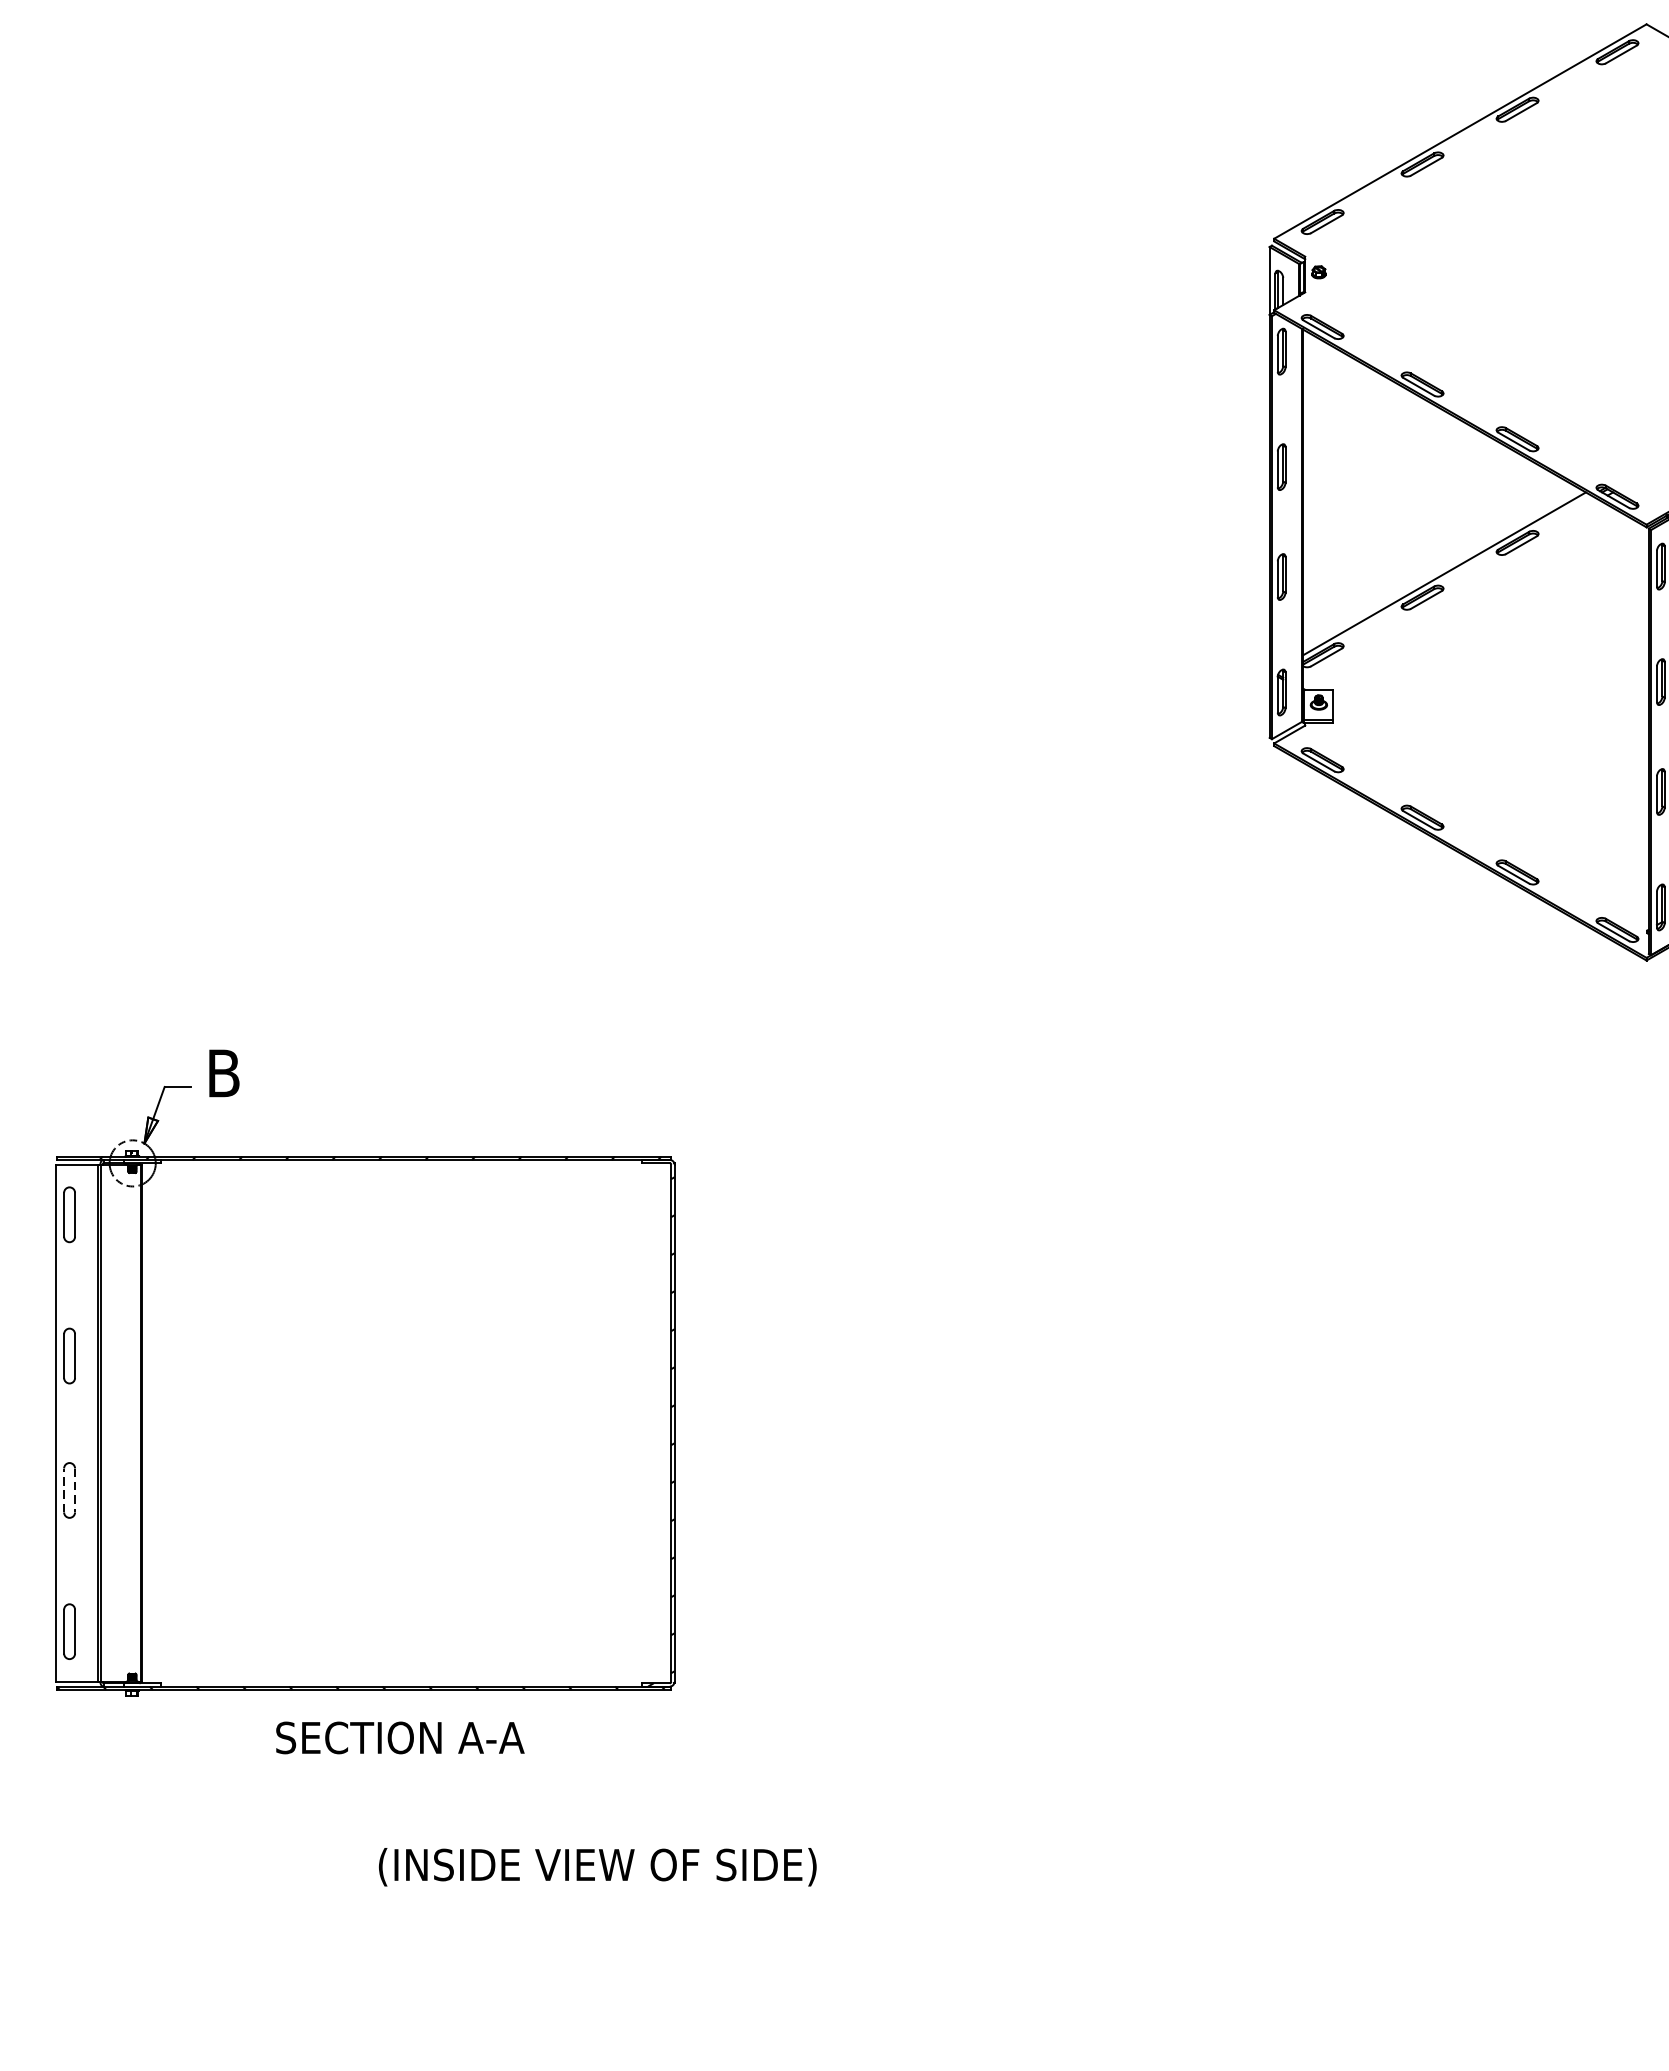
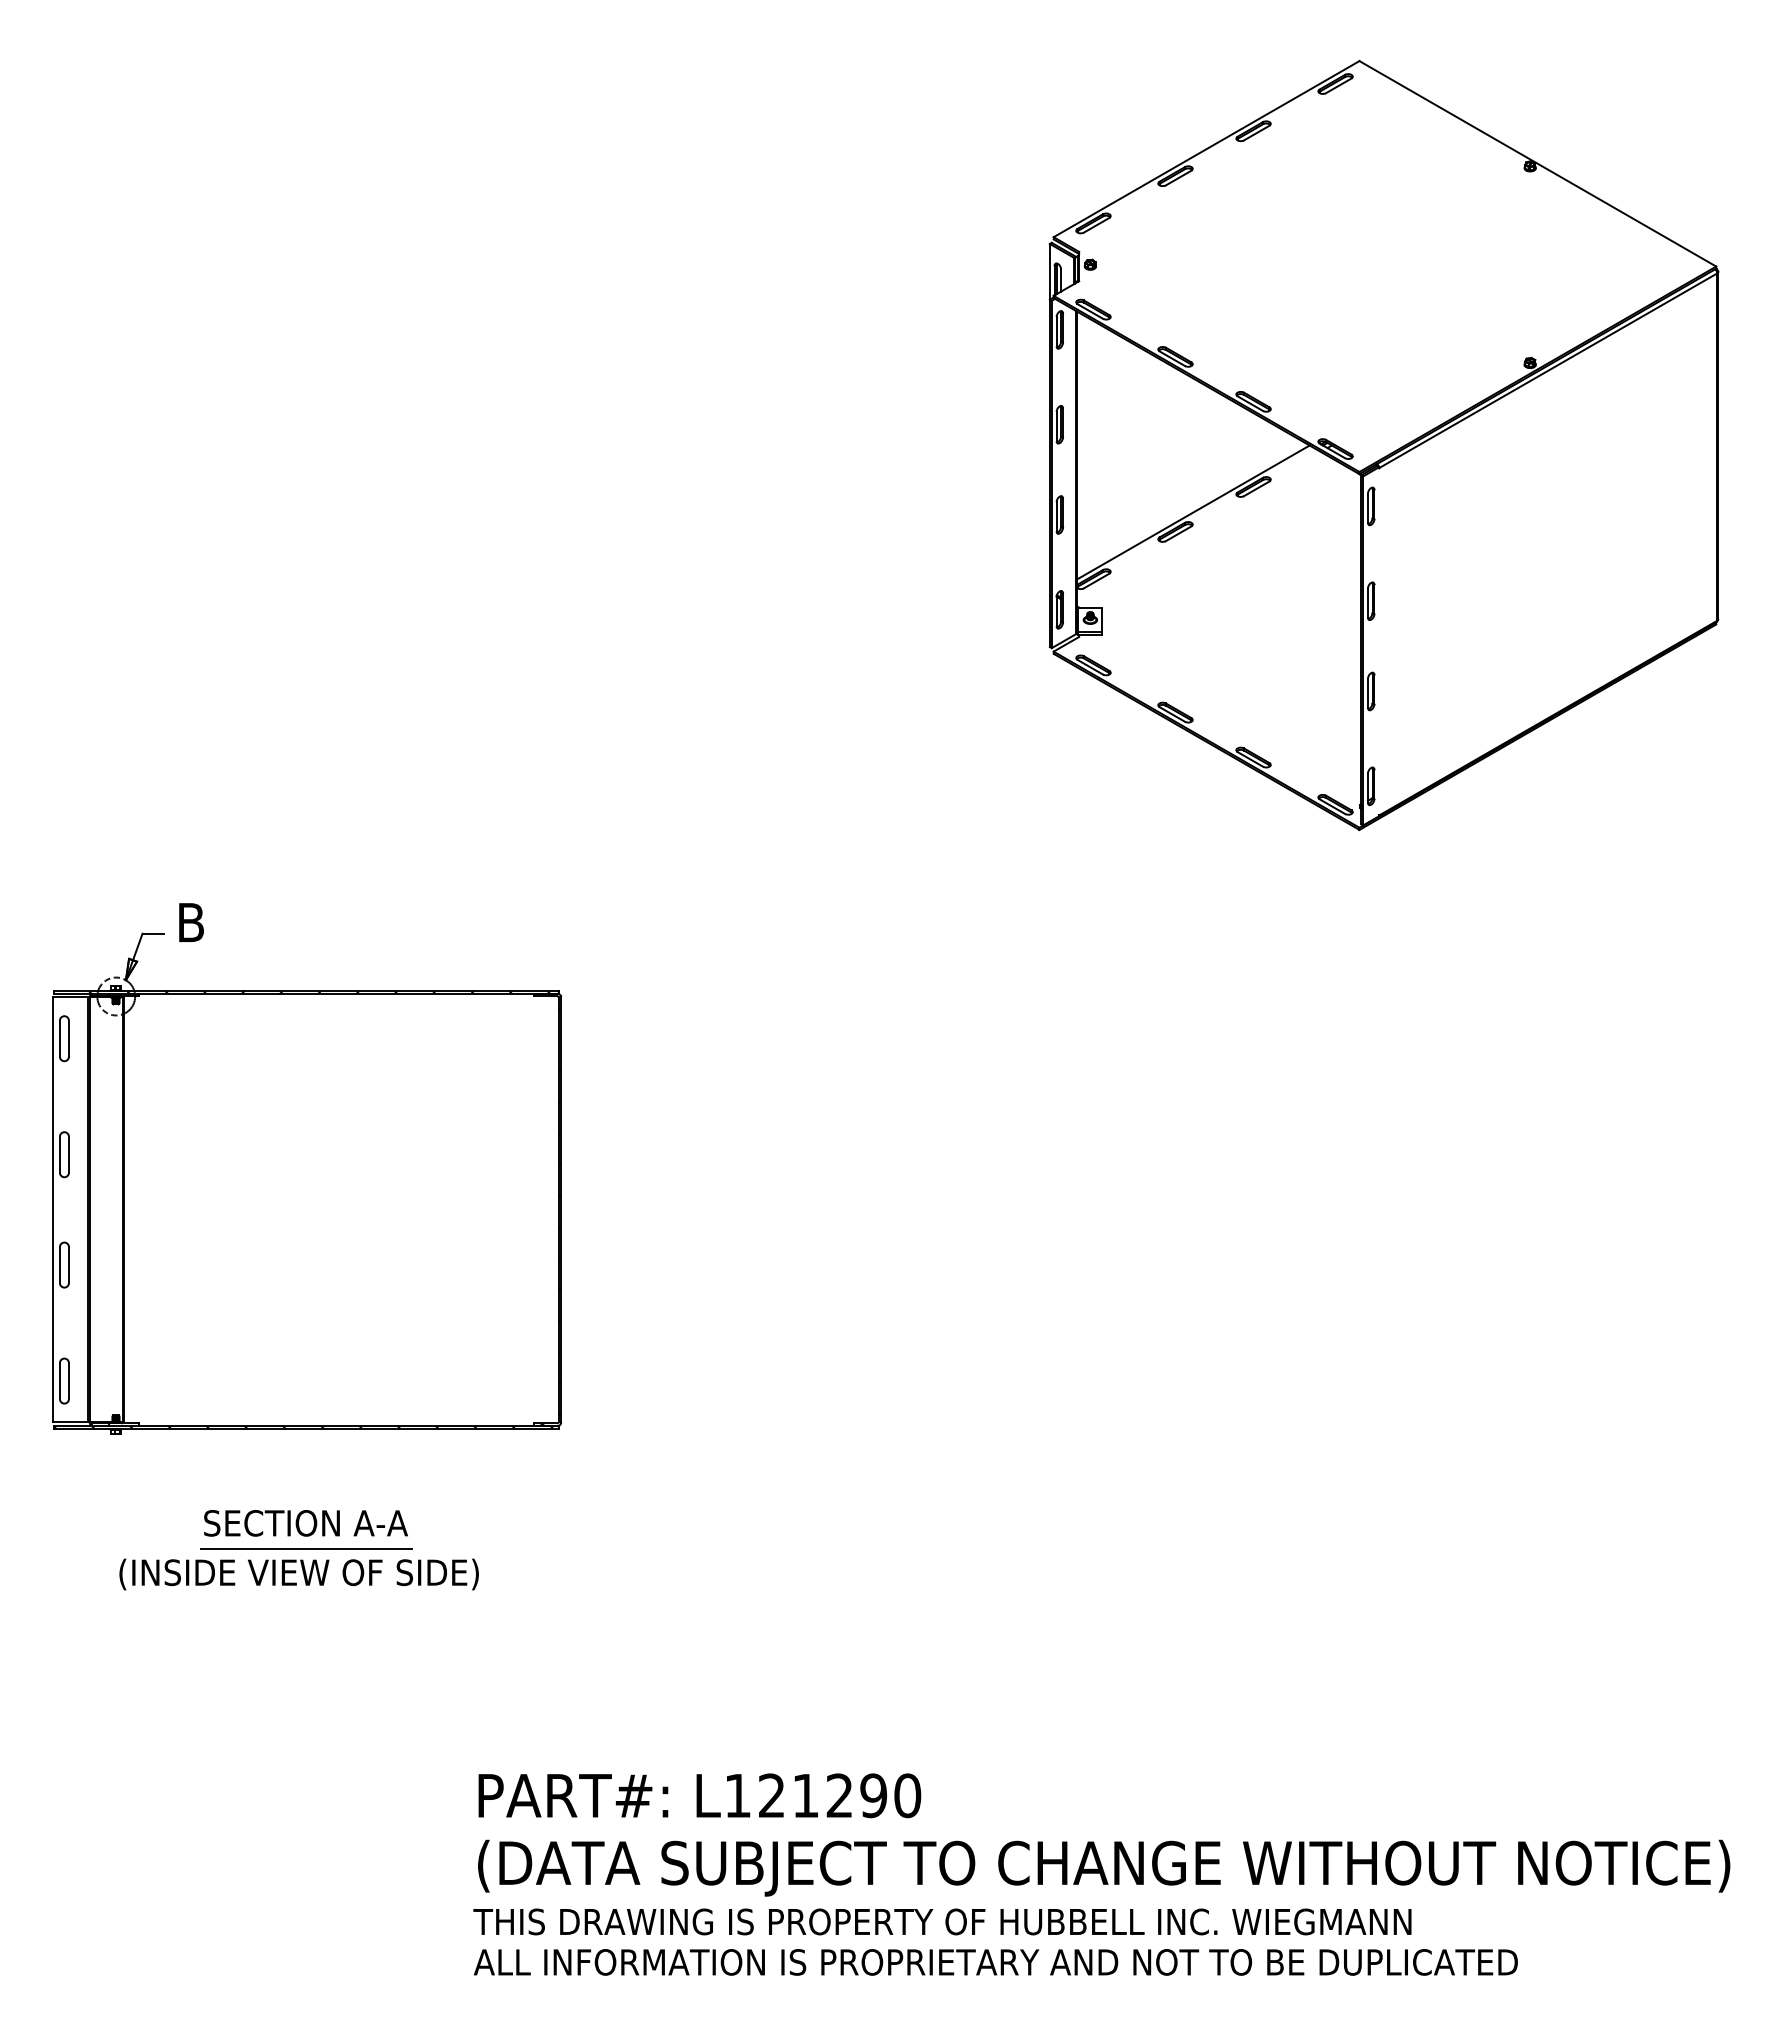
line: (63, 1489) -> (59, 1264), dashed -> solid
line: (74, 1490) -> (68, 1265), dashed -> solid
text: (399, 1738) -> (305, 1523), moved
line: (364, 1836) -> (306, 1549), added
text: (596, 1867) -> (298, 1574), moved

